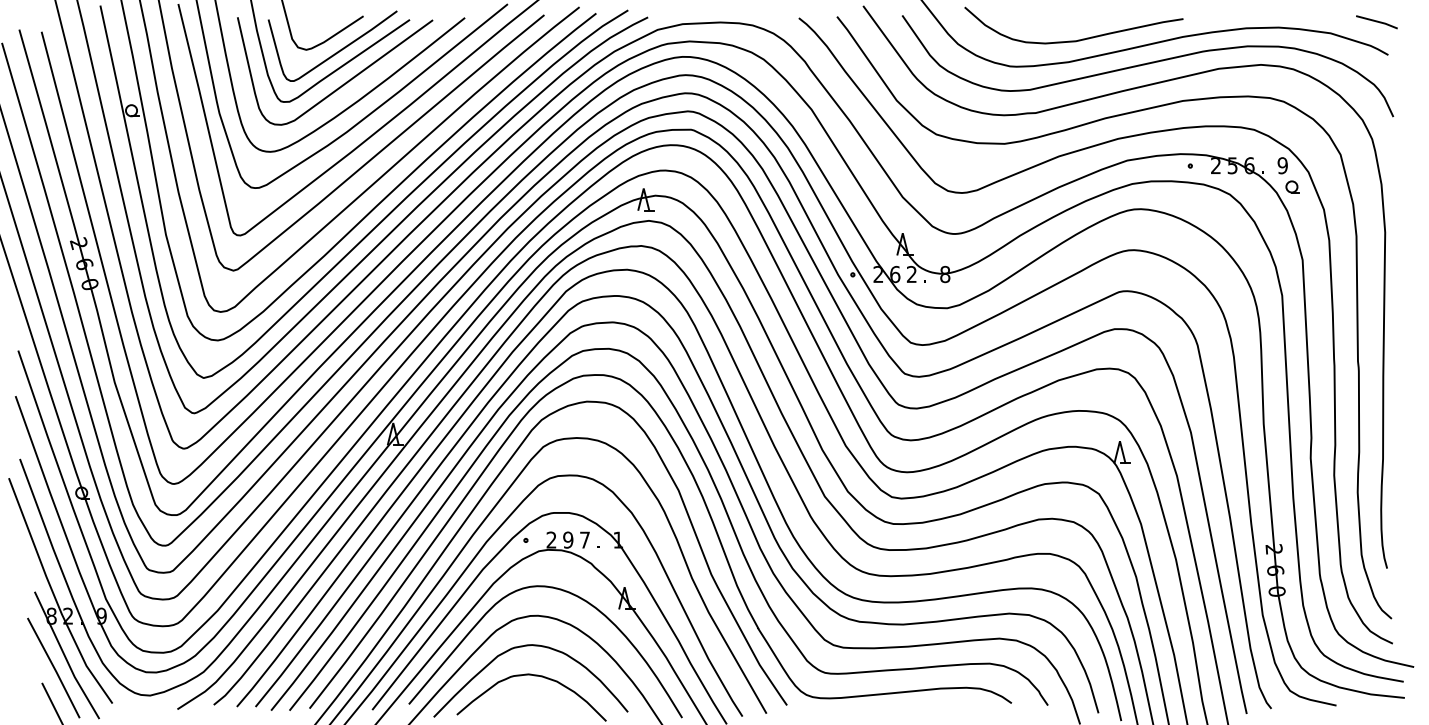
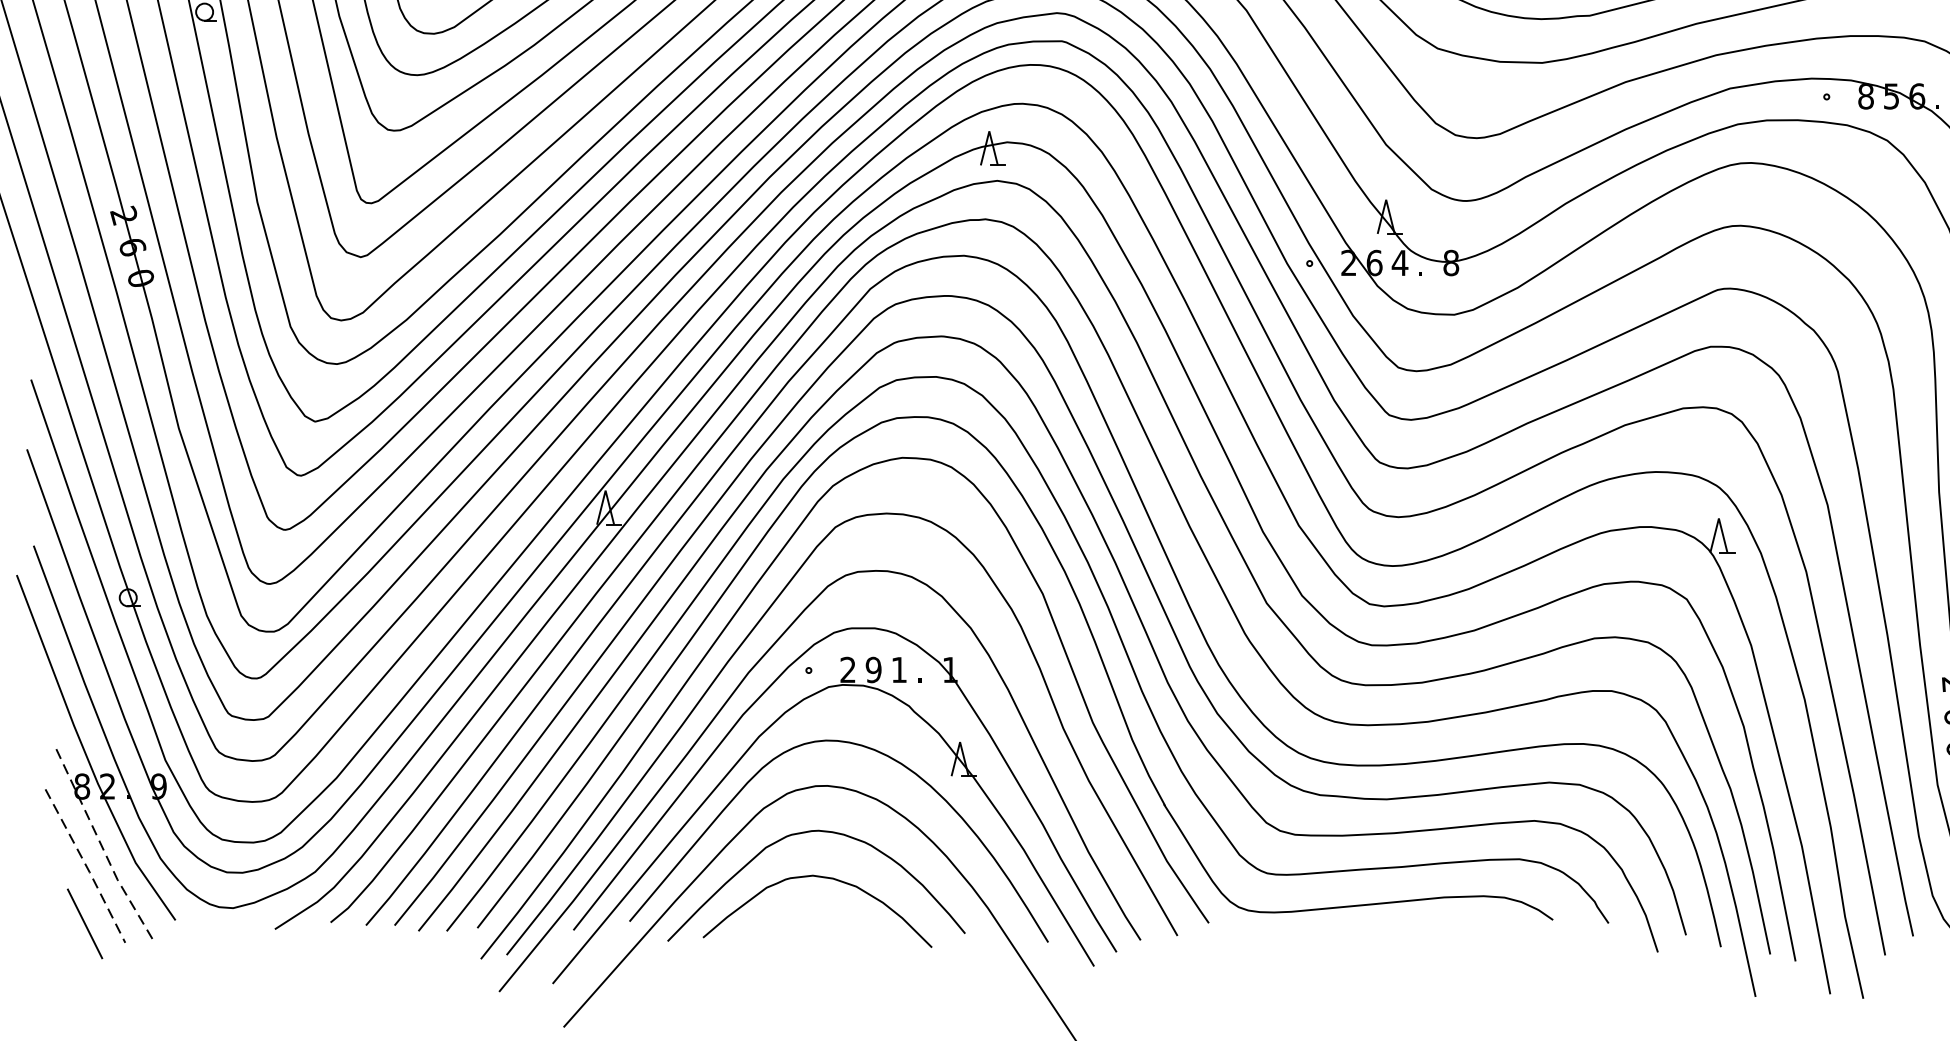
text: (1216, 165) -> (1866, 96), 2 -> 8
text: (911, 273) -> (1399, 261), 2 -> 4
text: (584, 539) -> (898, 669), 7 -> 1
line: (65, 657) -> (103, 849), solid -> dashed
line: (54, 668) -> (86, 866), solid -> dashed

